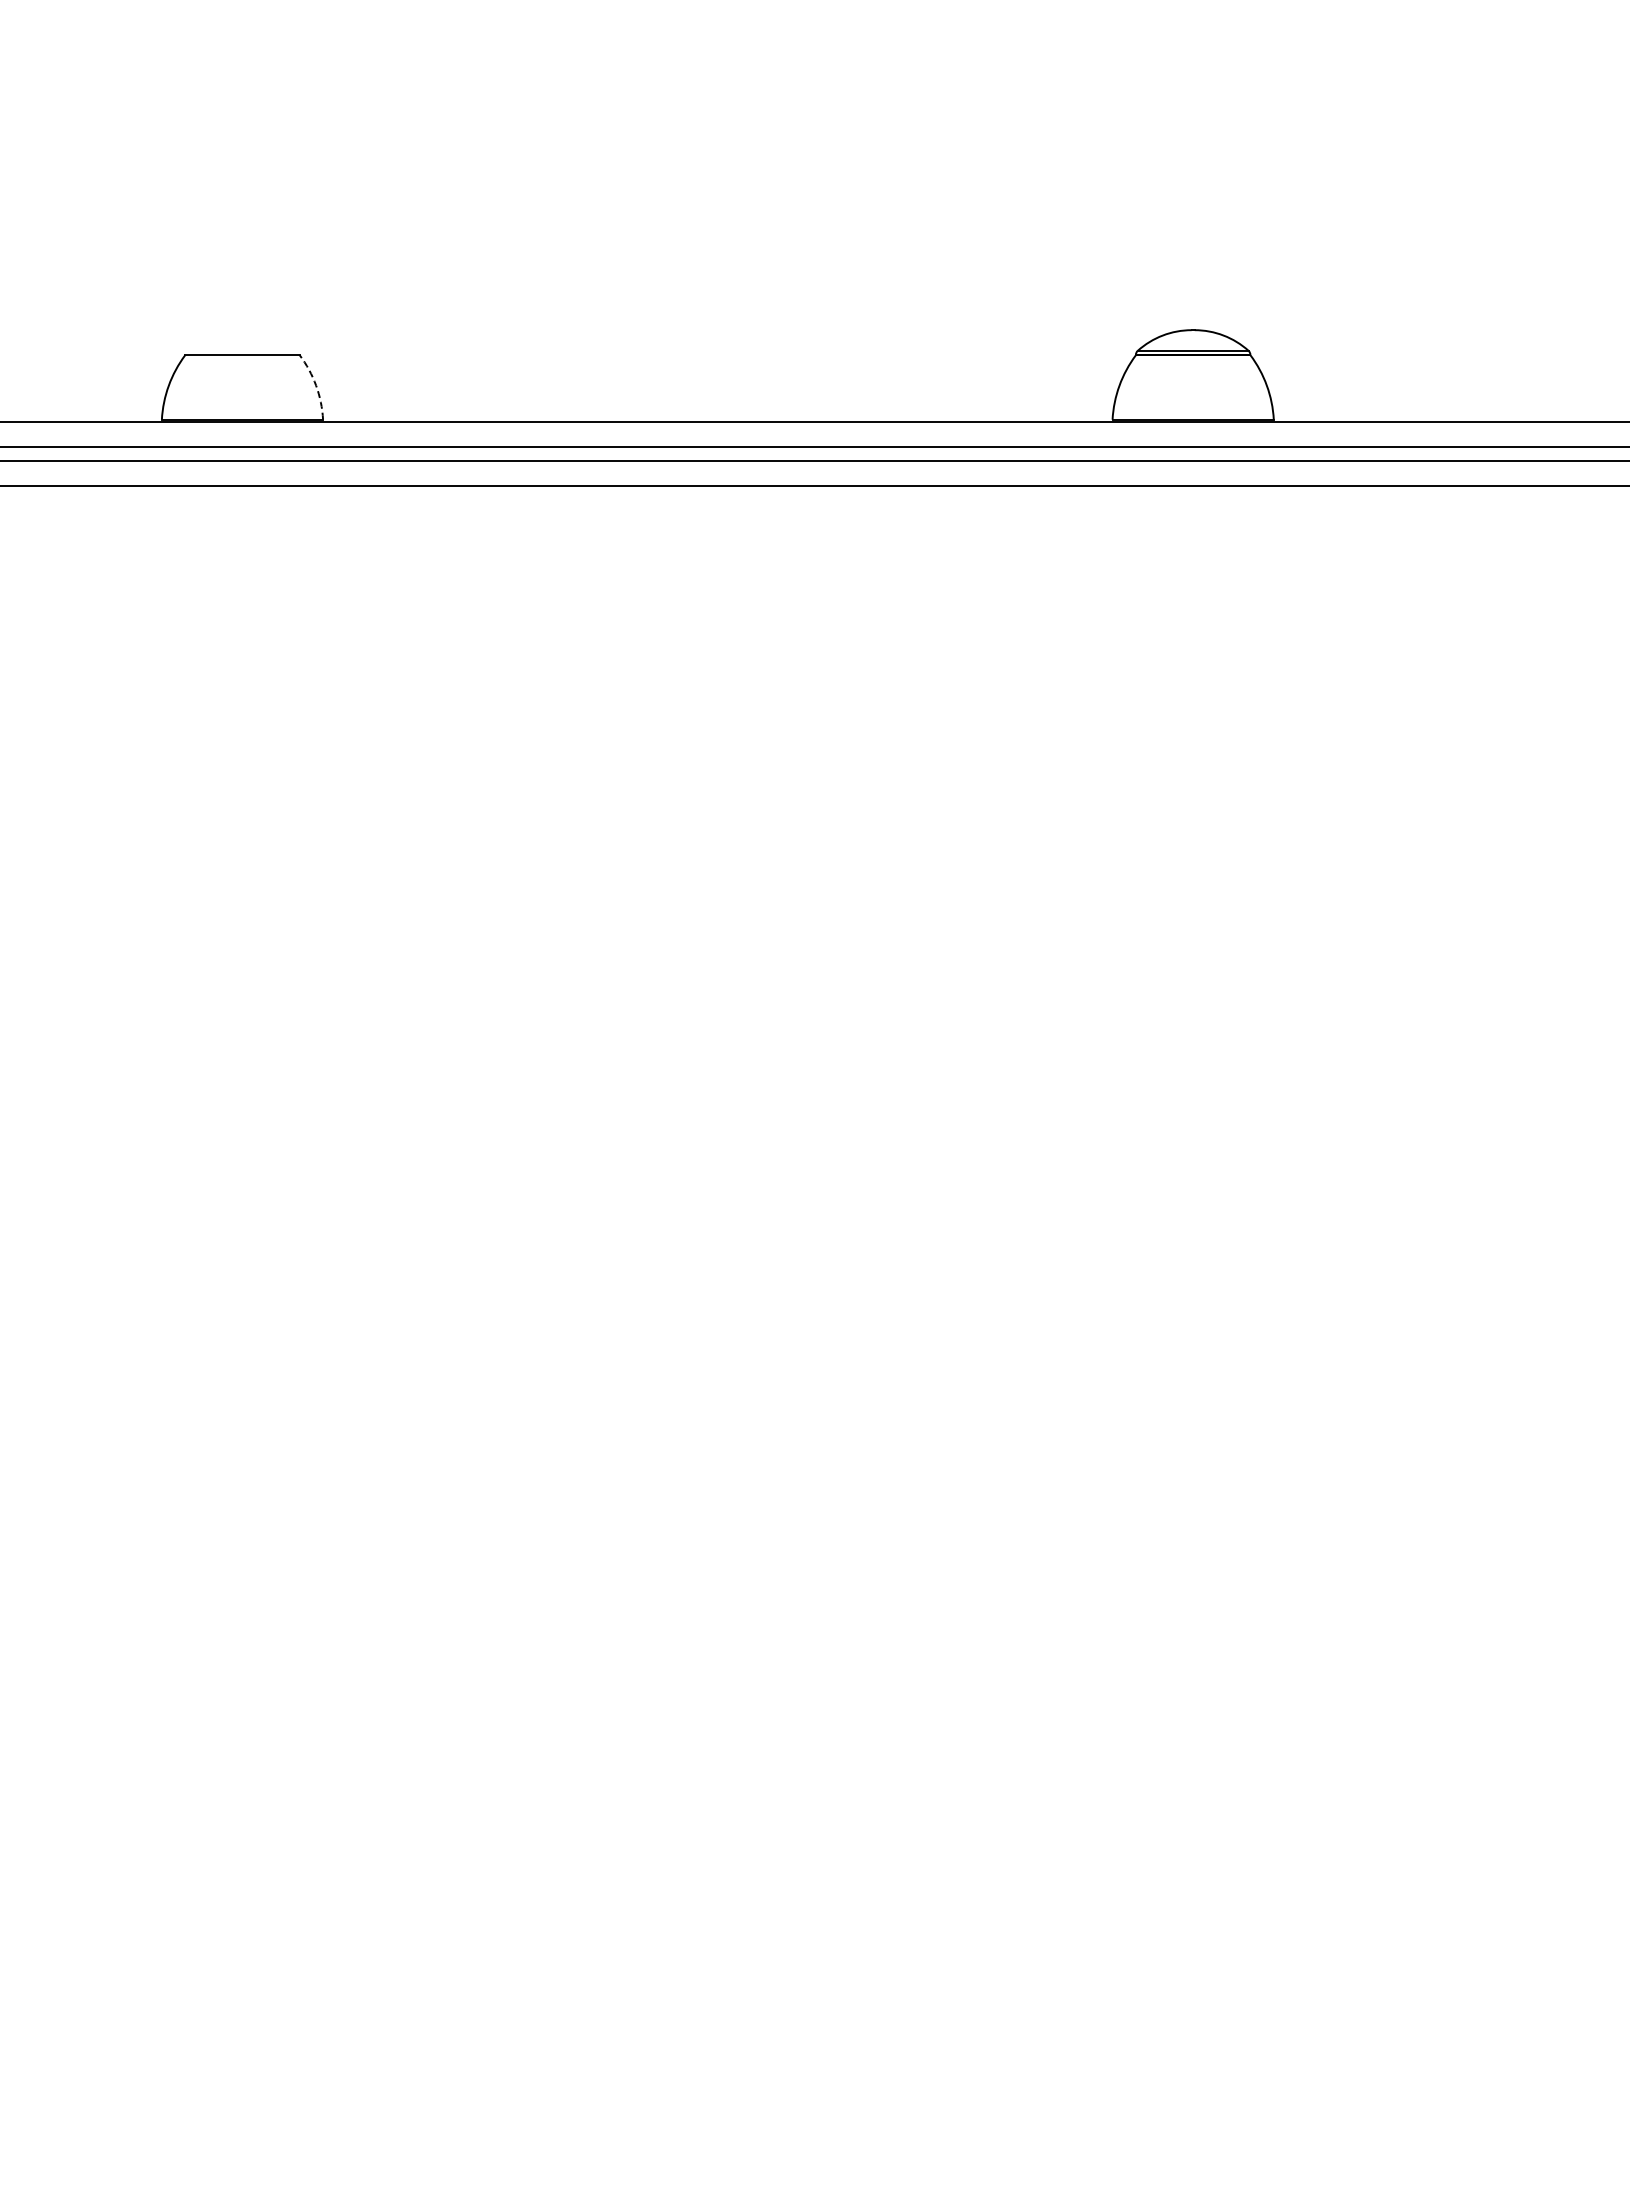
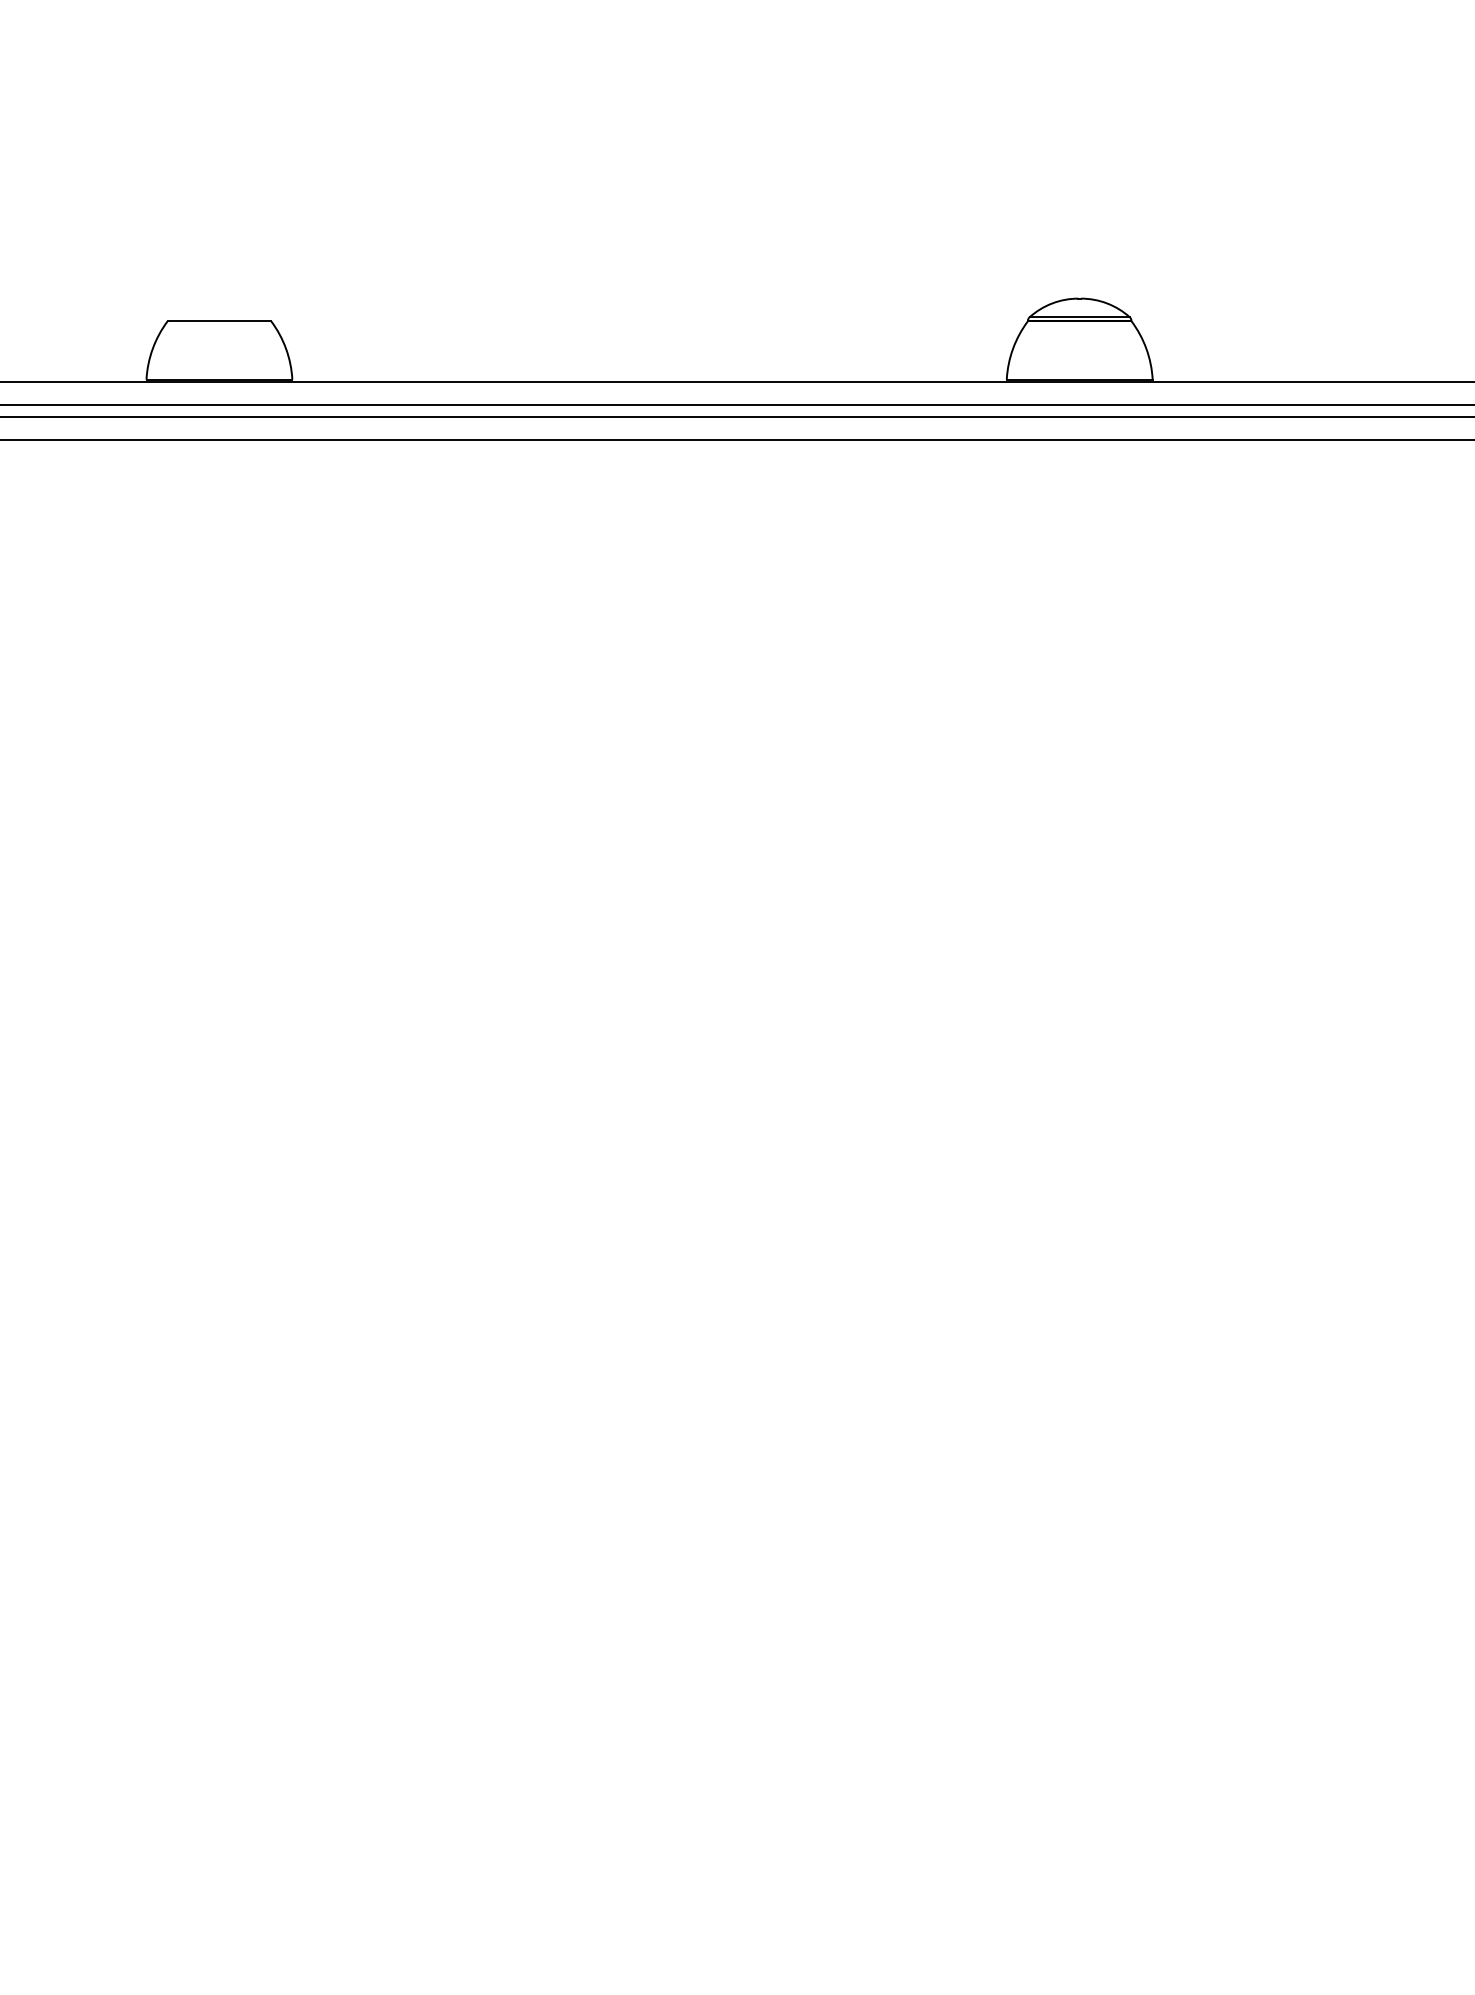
arc: (316, 385) -> (286, 348), dashed -> solid

